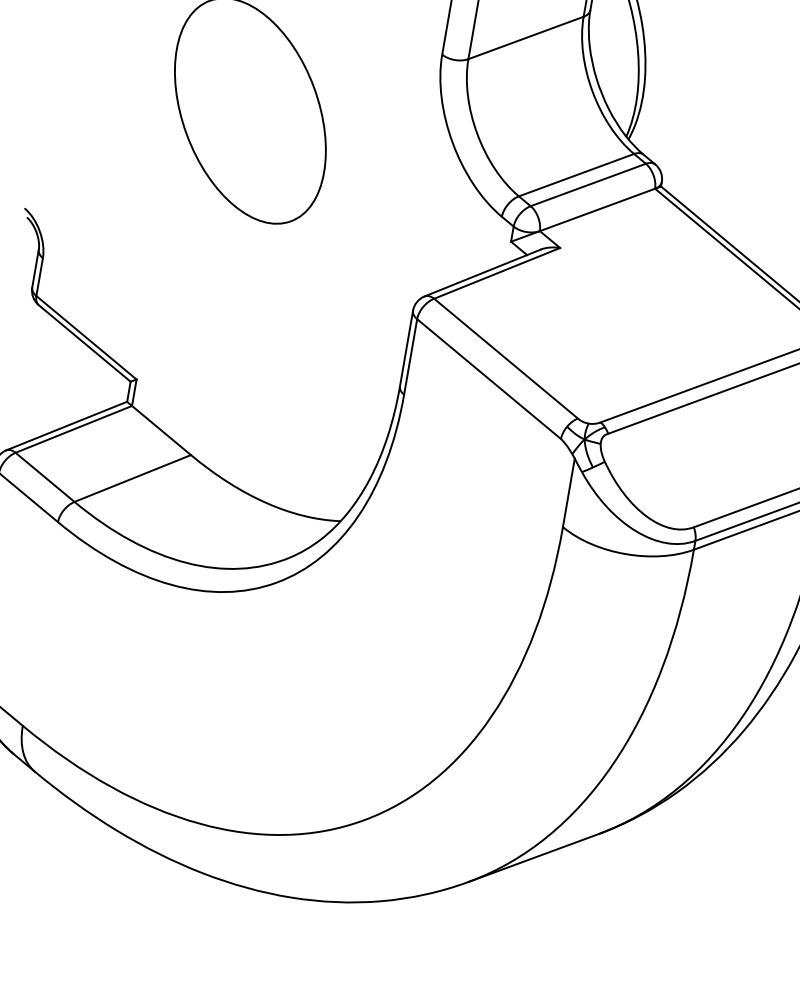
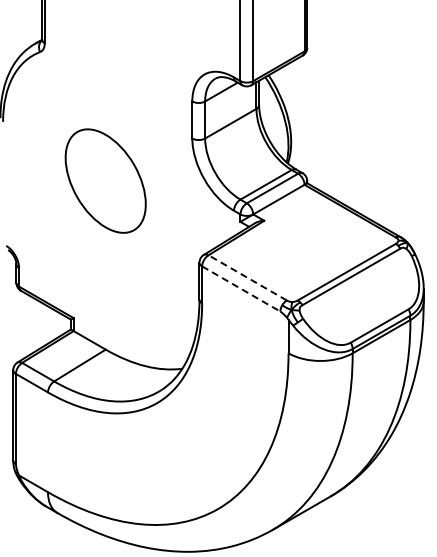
line: (505, 357) -> (247, 277), solid -> dashed
line: (489, 380) -> (241, 289), solid -> dashed

